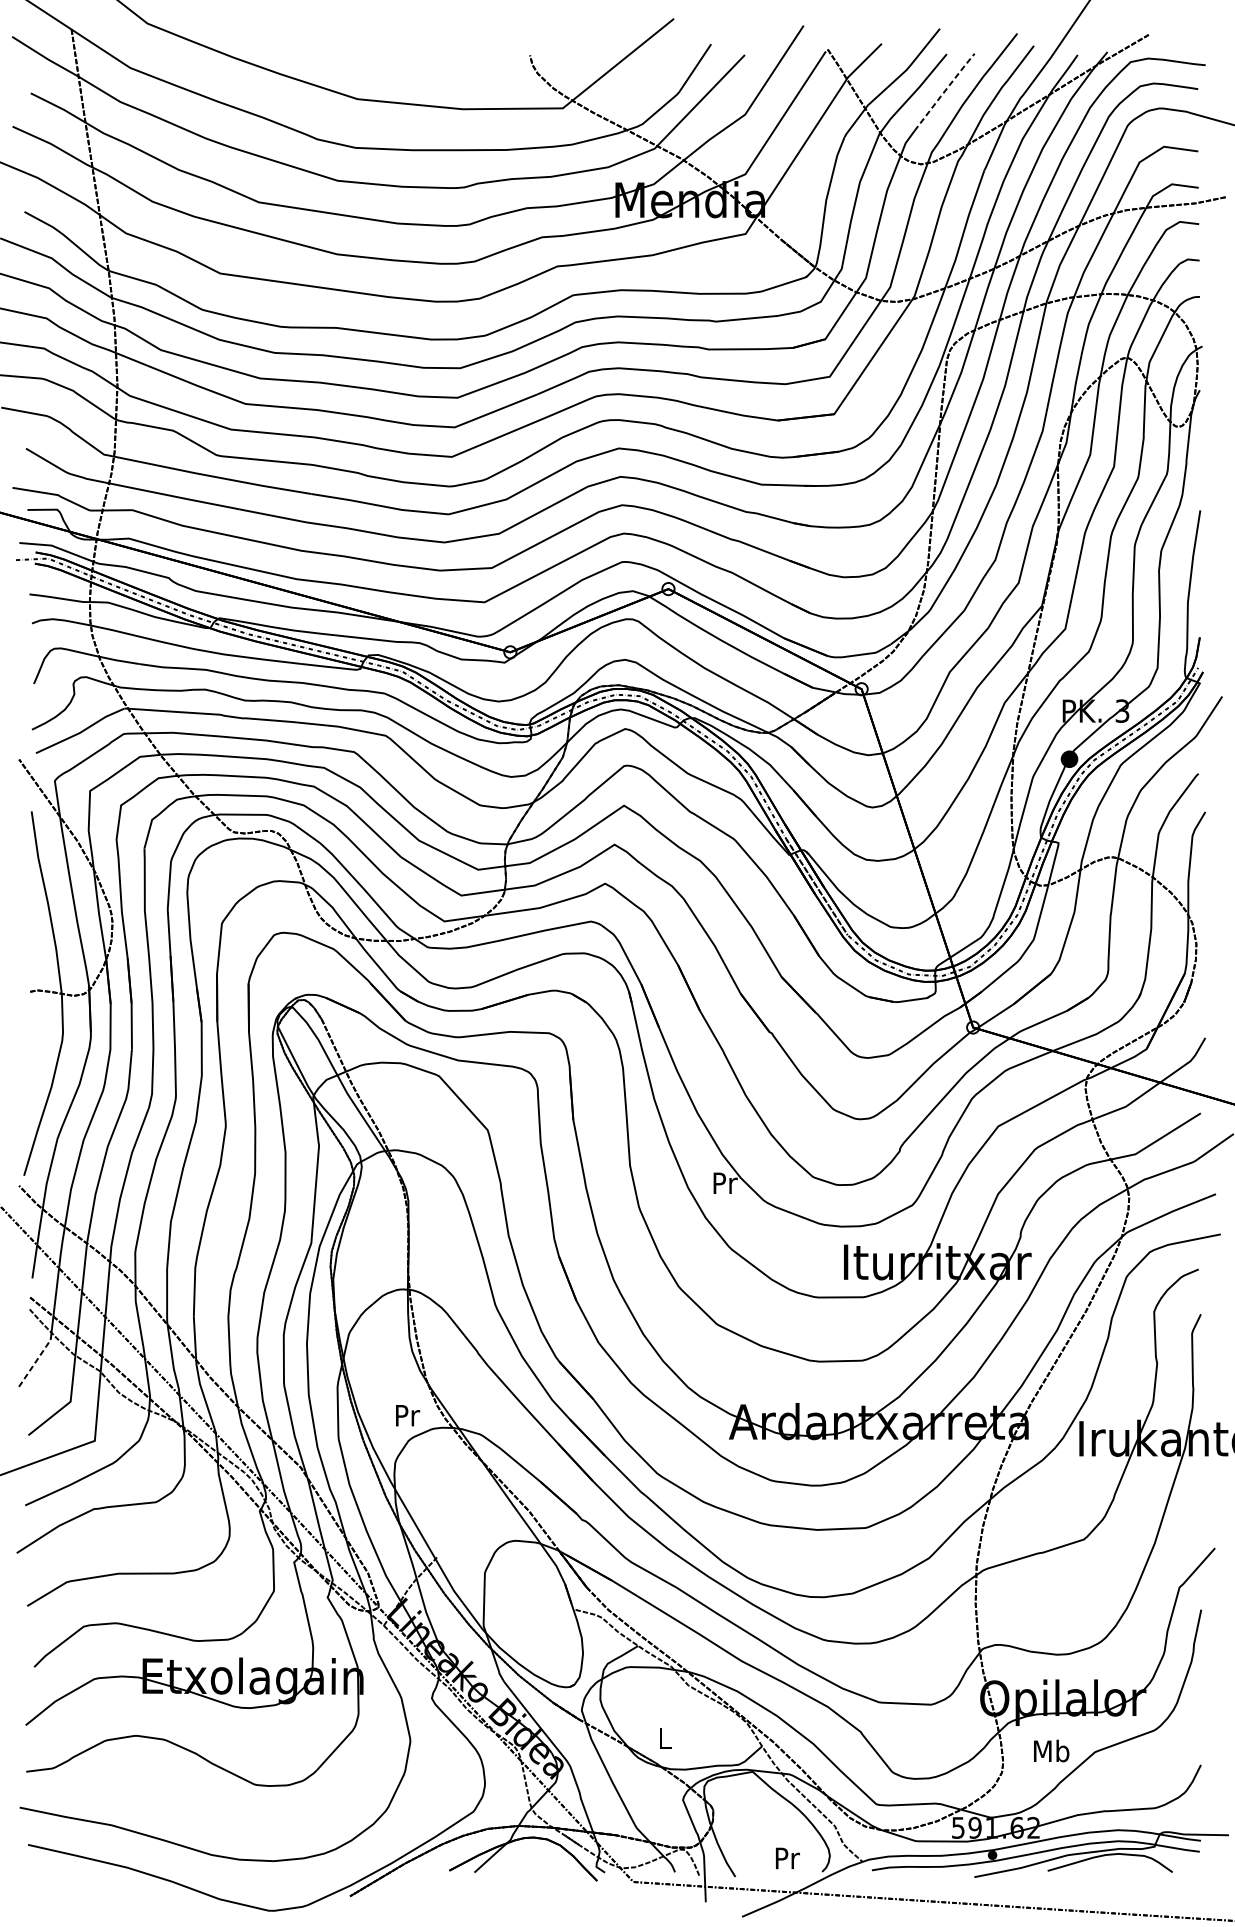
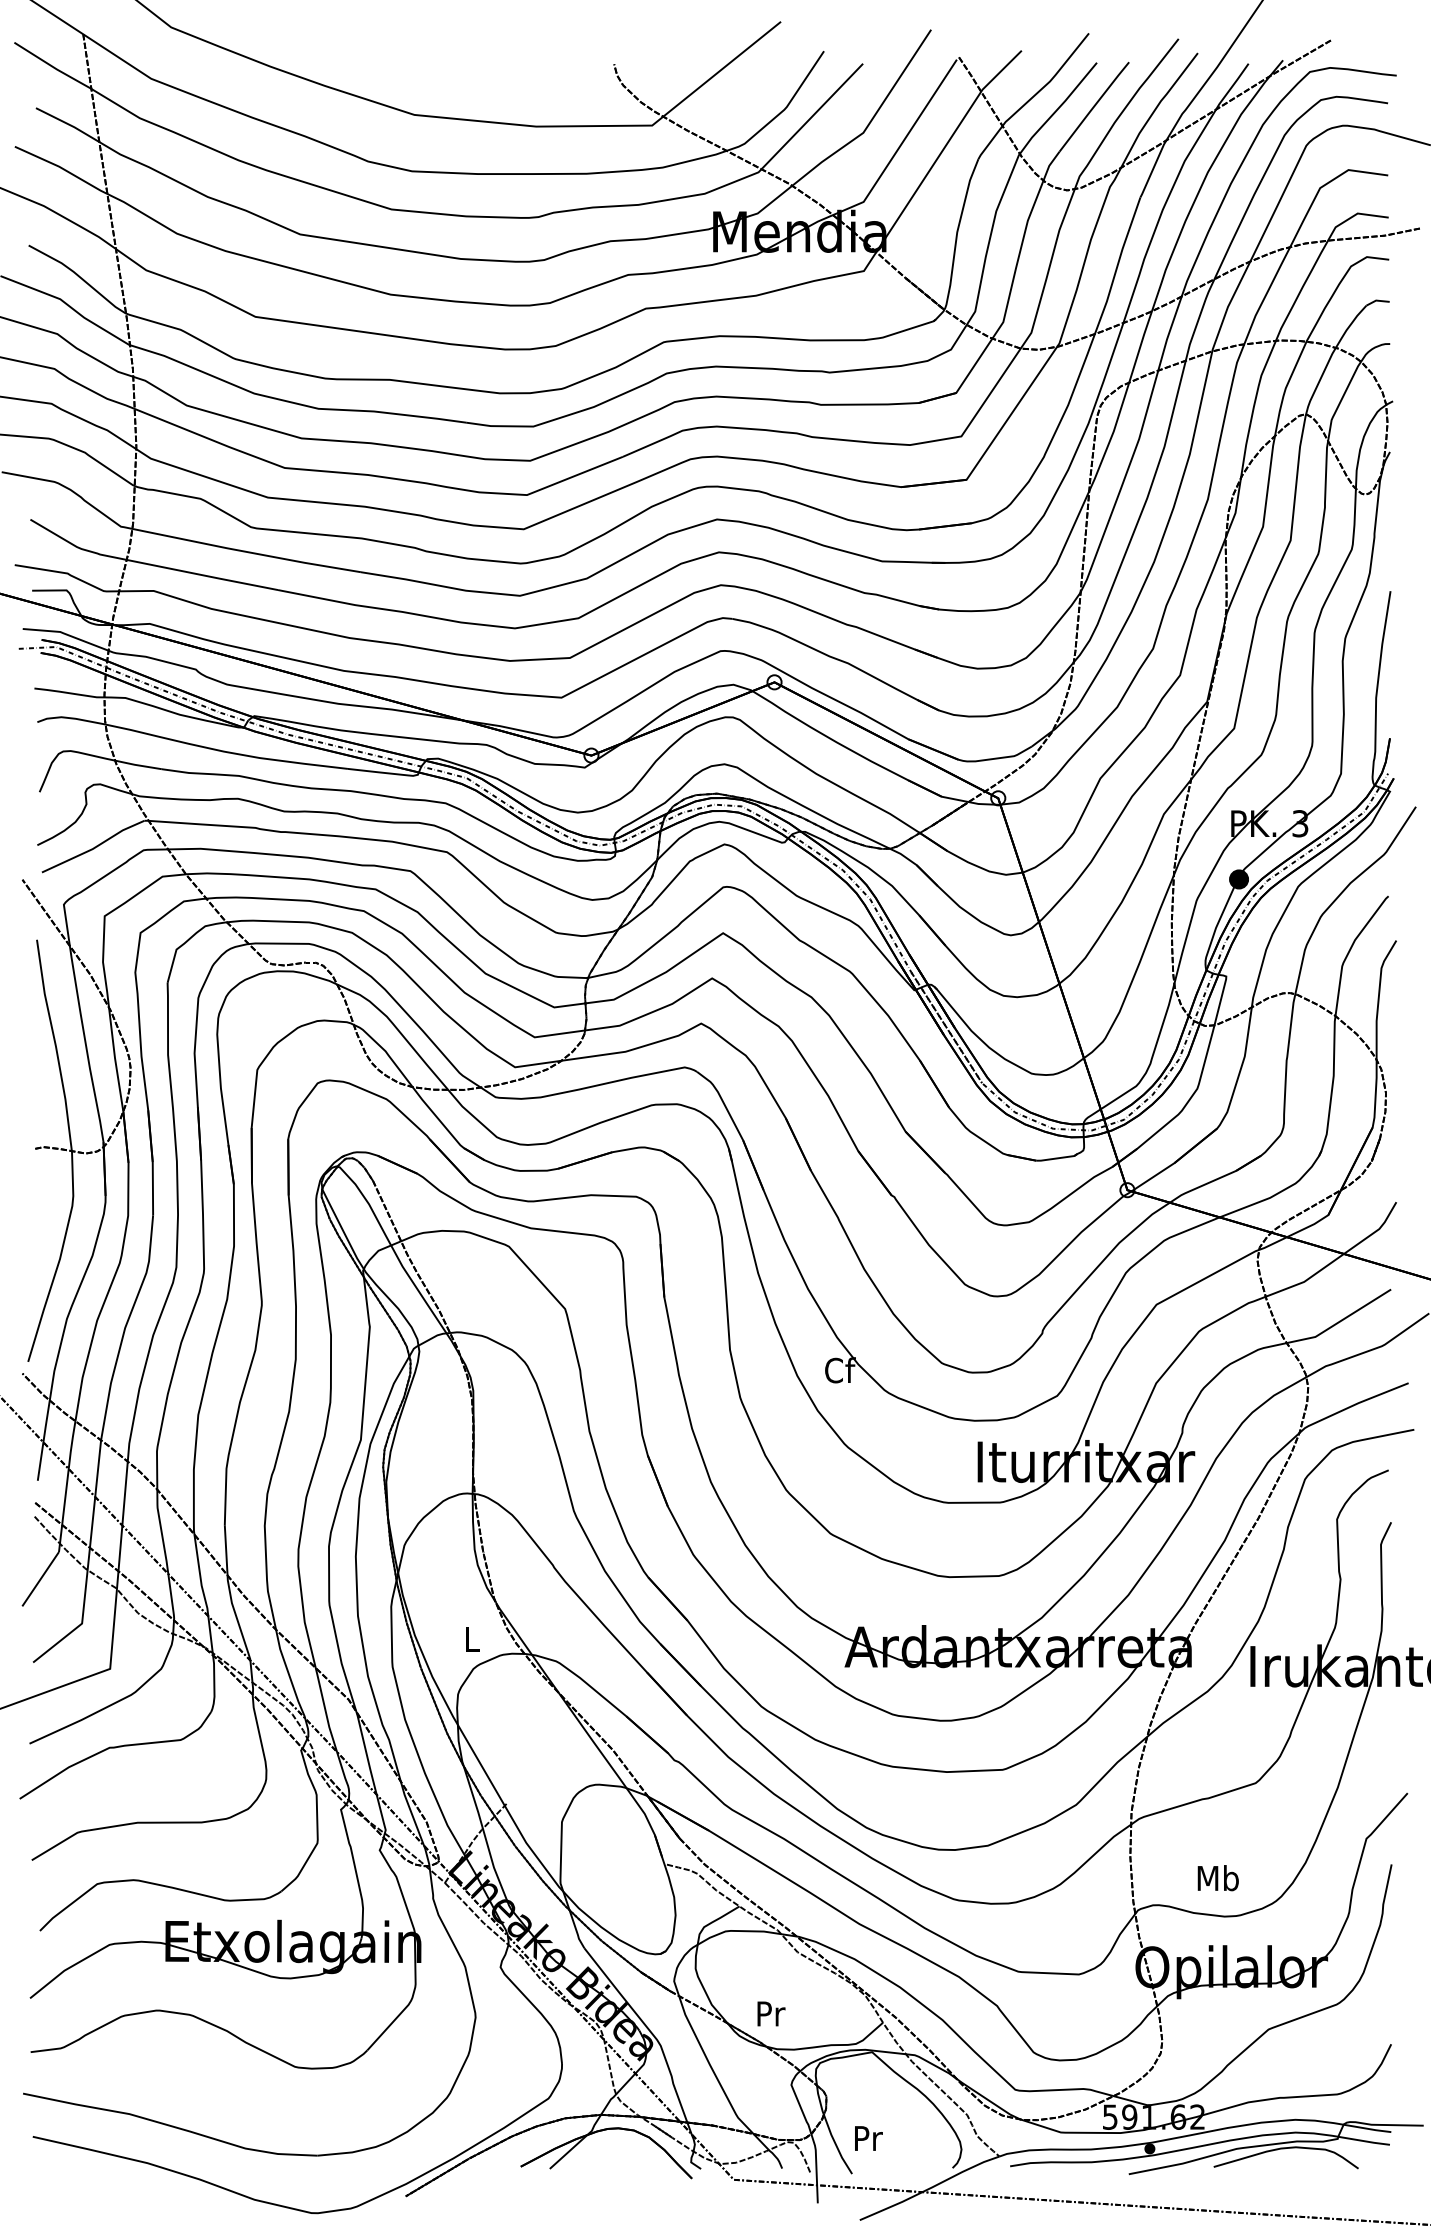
line: (944, 91) -> (1094, 106), dashed -> solid
text: (725, 1183) -> (840, 1370), Pr -> Cf
line: (35, 1362) -> (41, 1578), dashed -> solid
text: (407, 1415) -> (472, 1639), Pr -> L
text: (665, 1738) -> (771, 2013), L -> Pr
text: (1050, 1751) -> (1217, 1878), moved
text: (787, 1858) -> (868, 2138), moved

